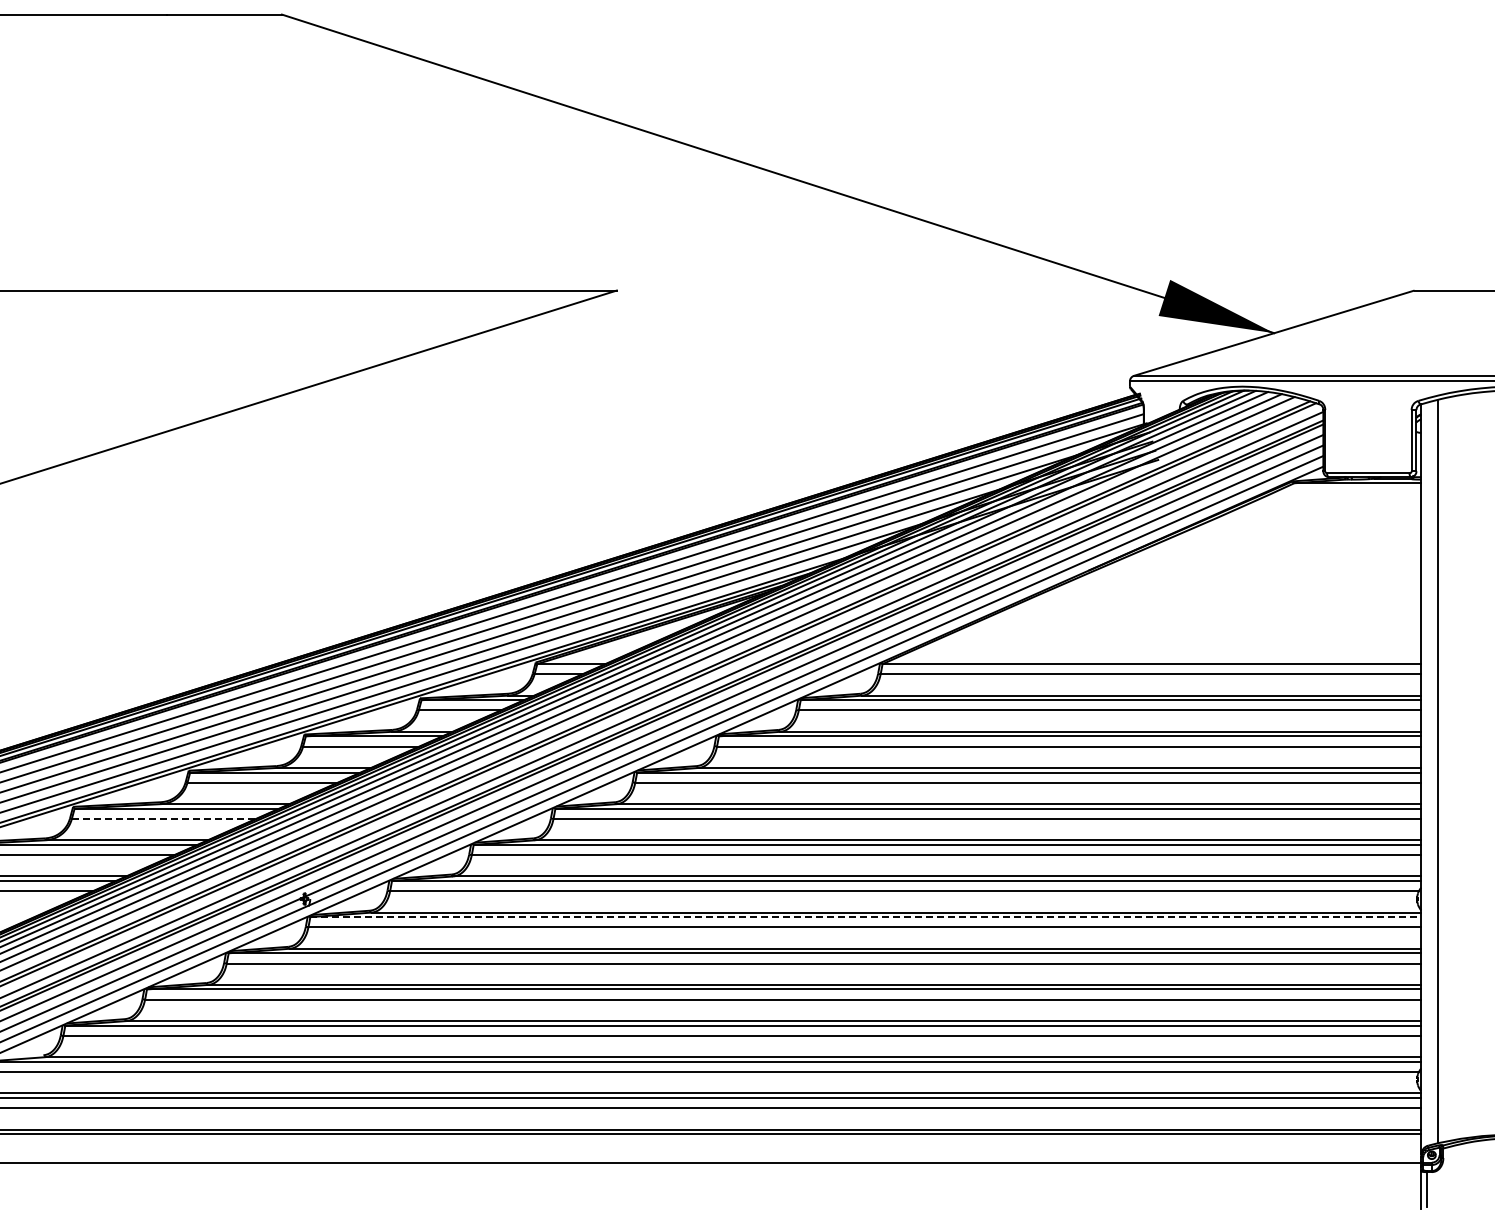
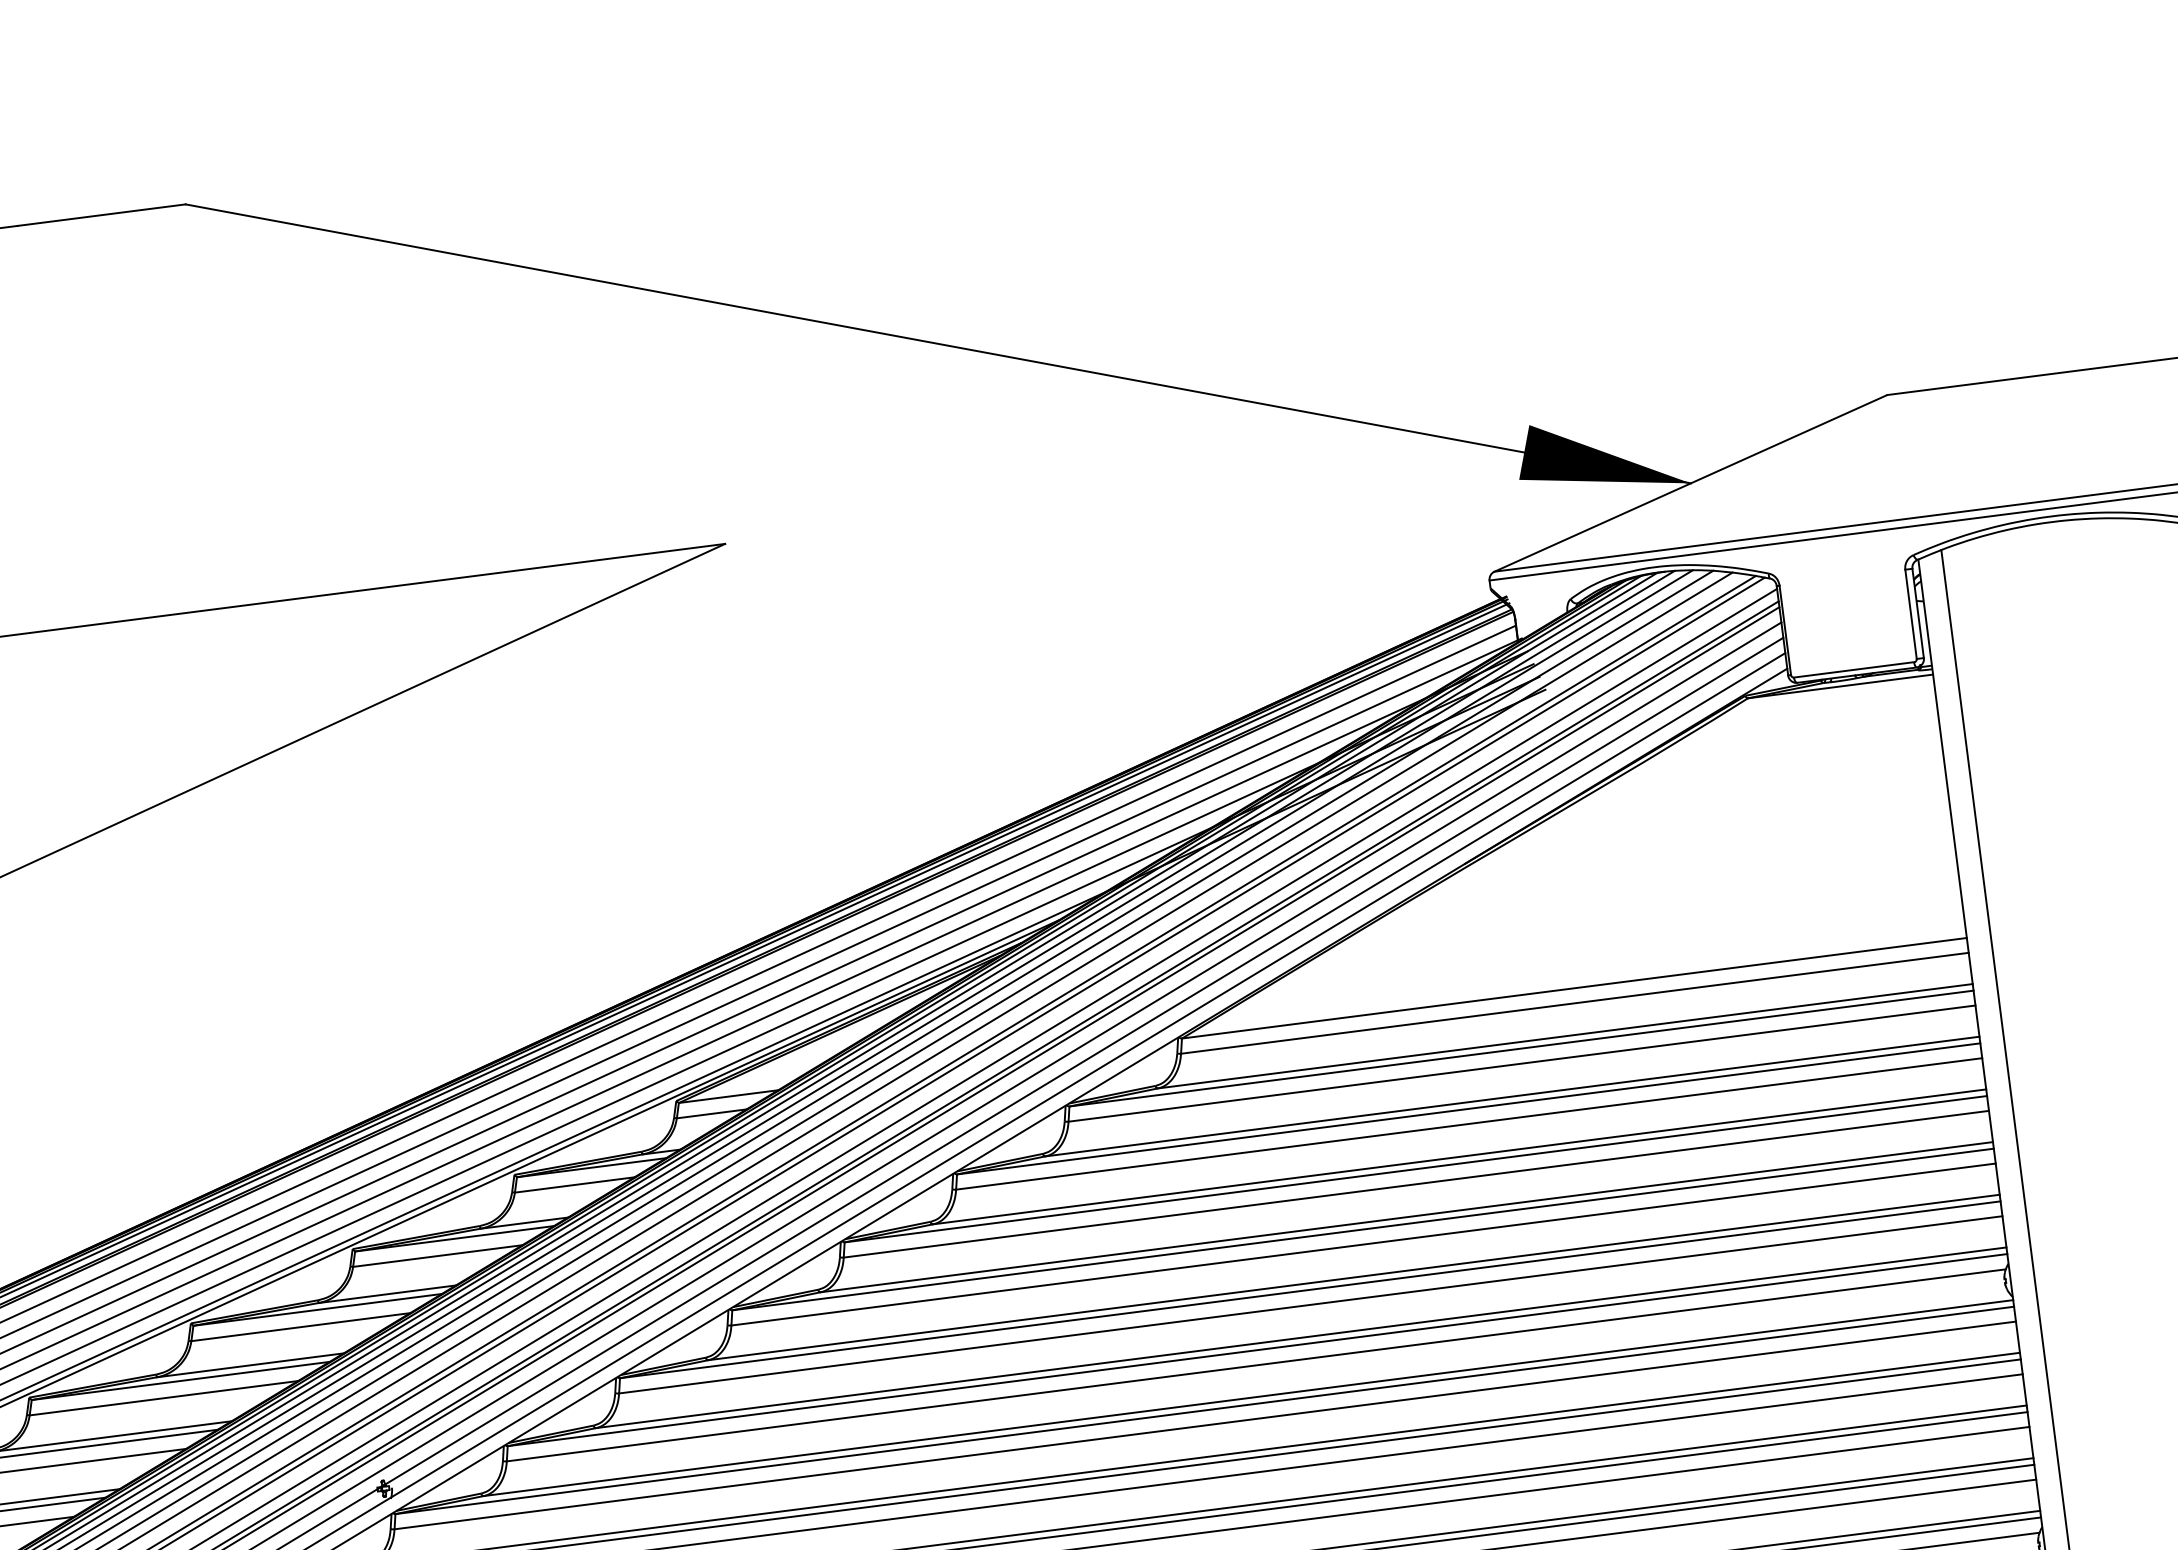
line: (164, 818) -> (164, 1397), dashed -> solid
line: (866, 917) -> (1205, 1410), dashed -> solid

